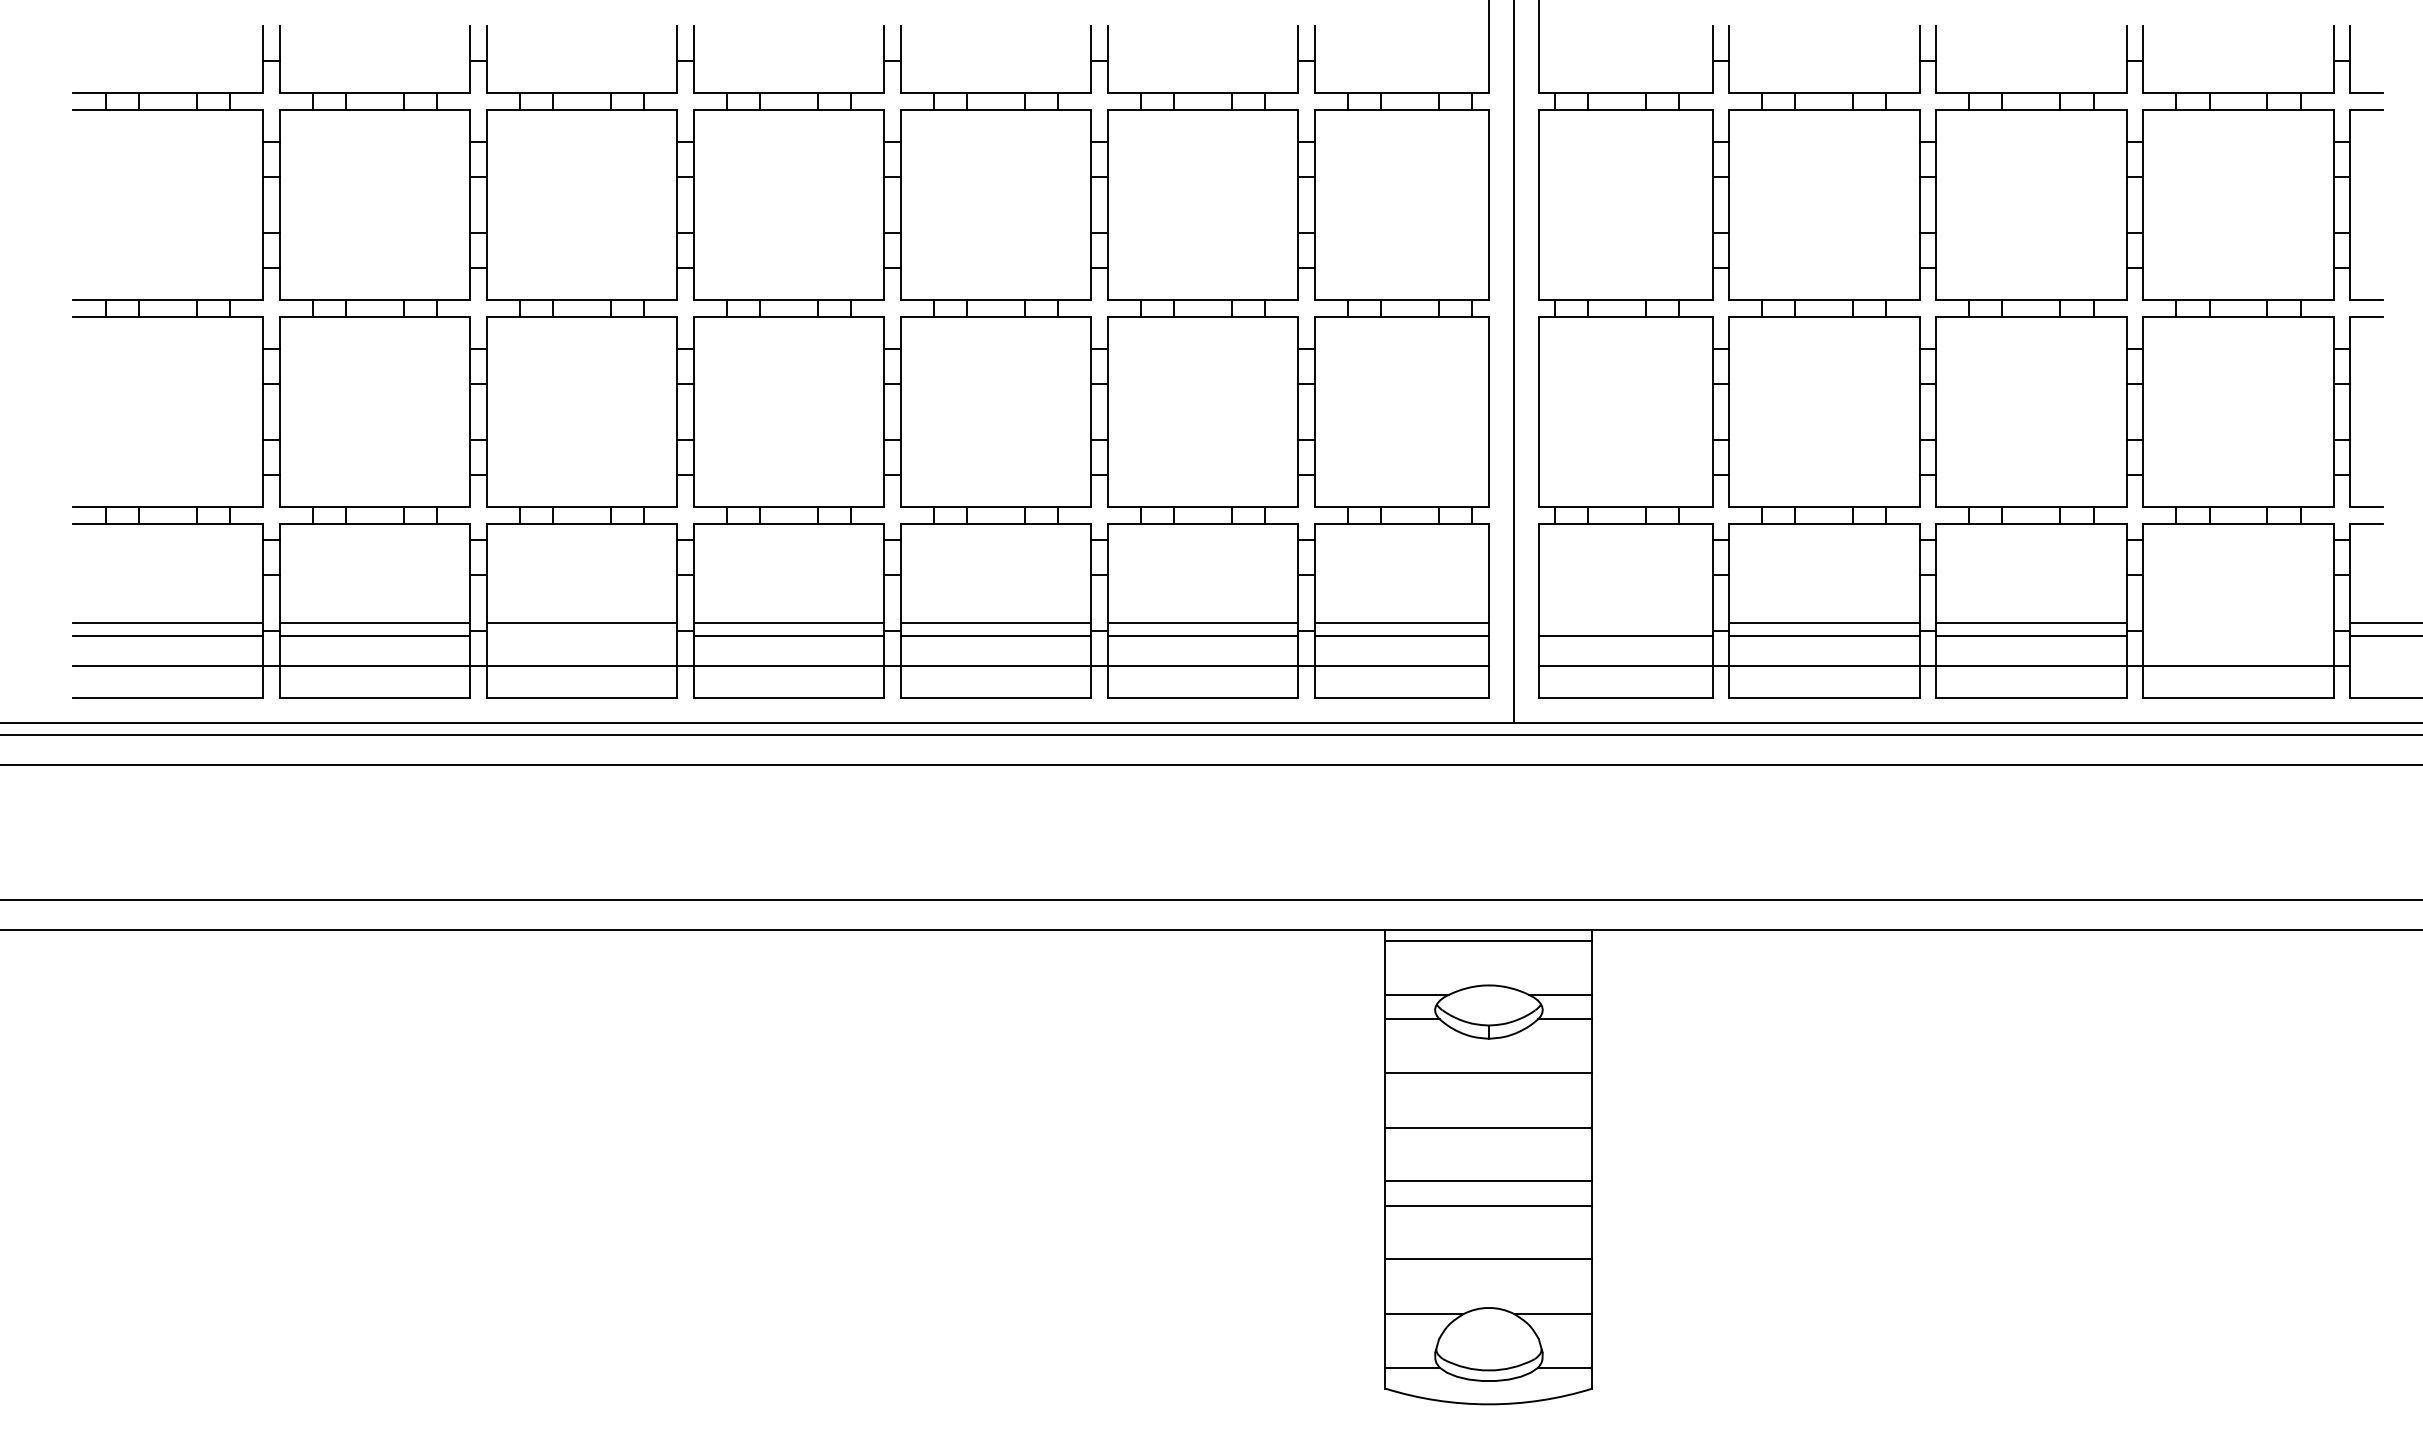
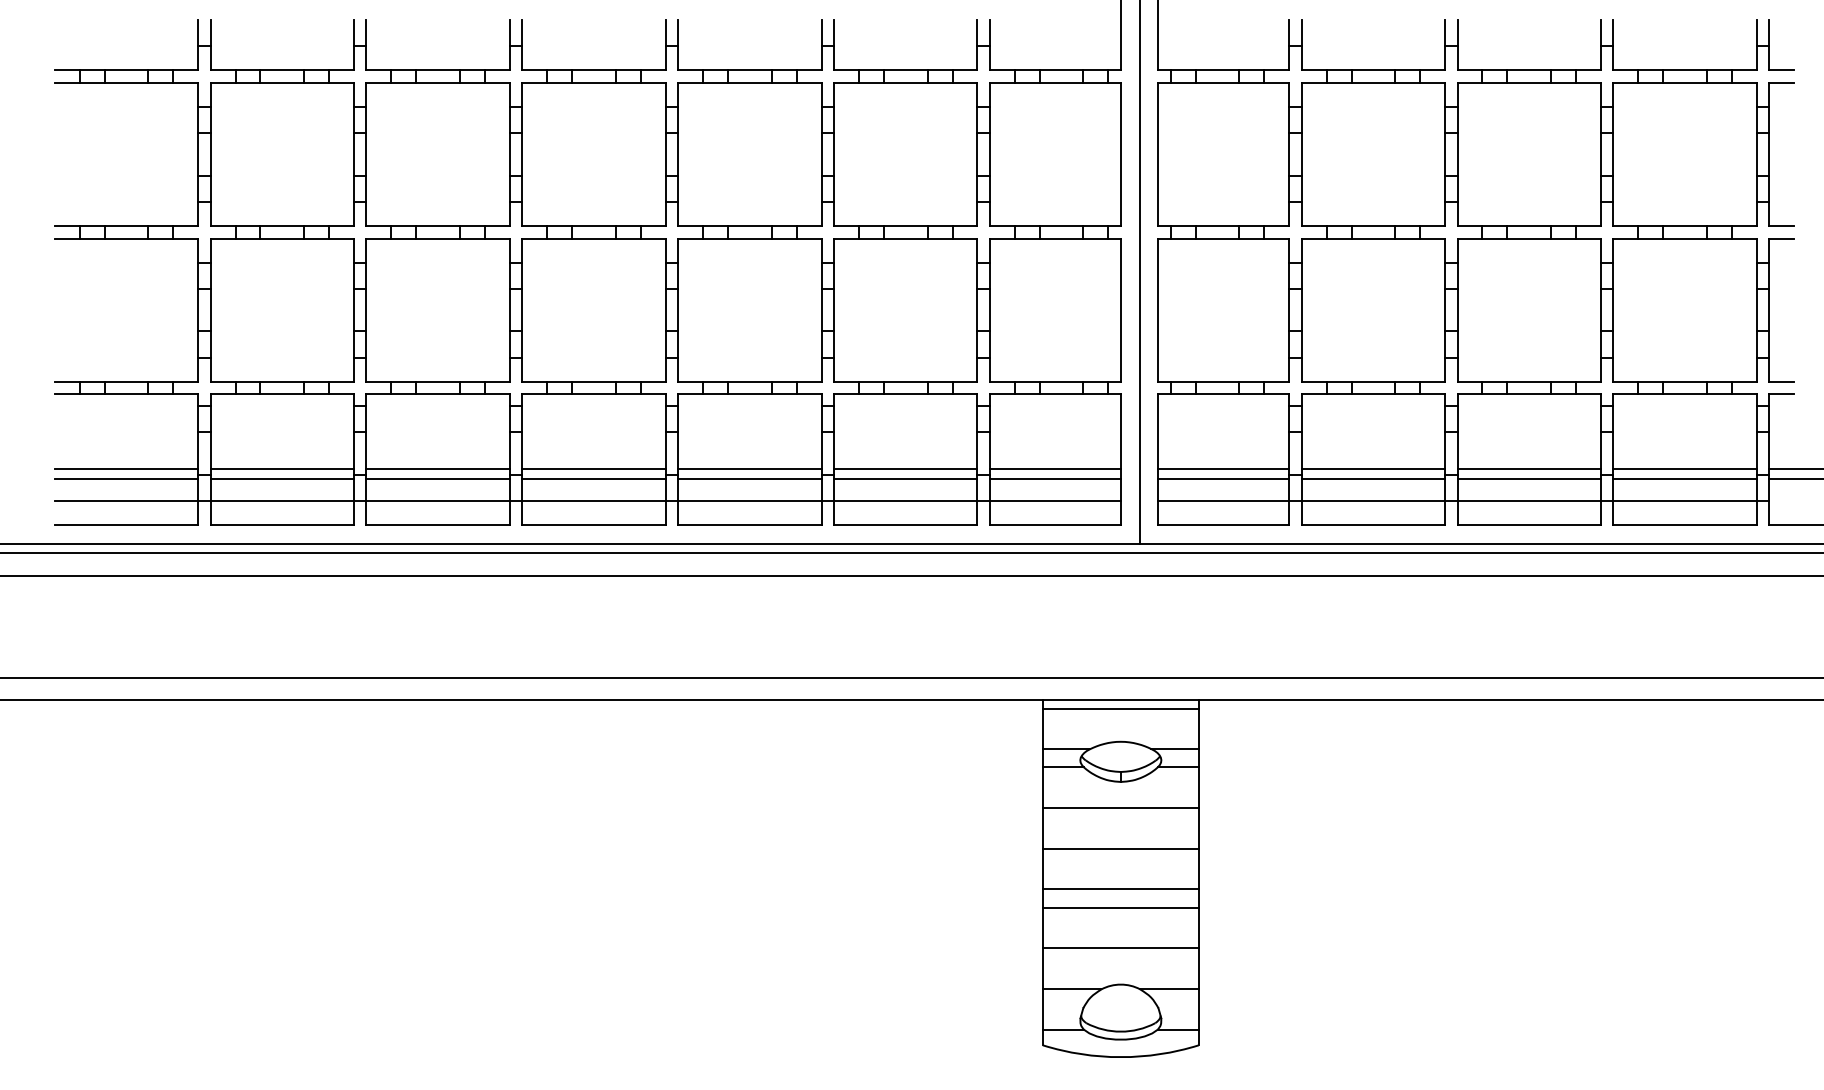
line: (1625, 623) -> (1223, 469), added
line: (2238, 623) -> (1685, 469), added
line: (581, 635) -> (437, 478), added
line: (2238, 635) -> (1685, 478), added

